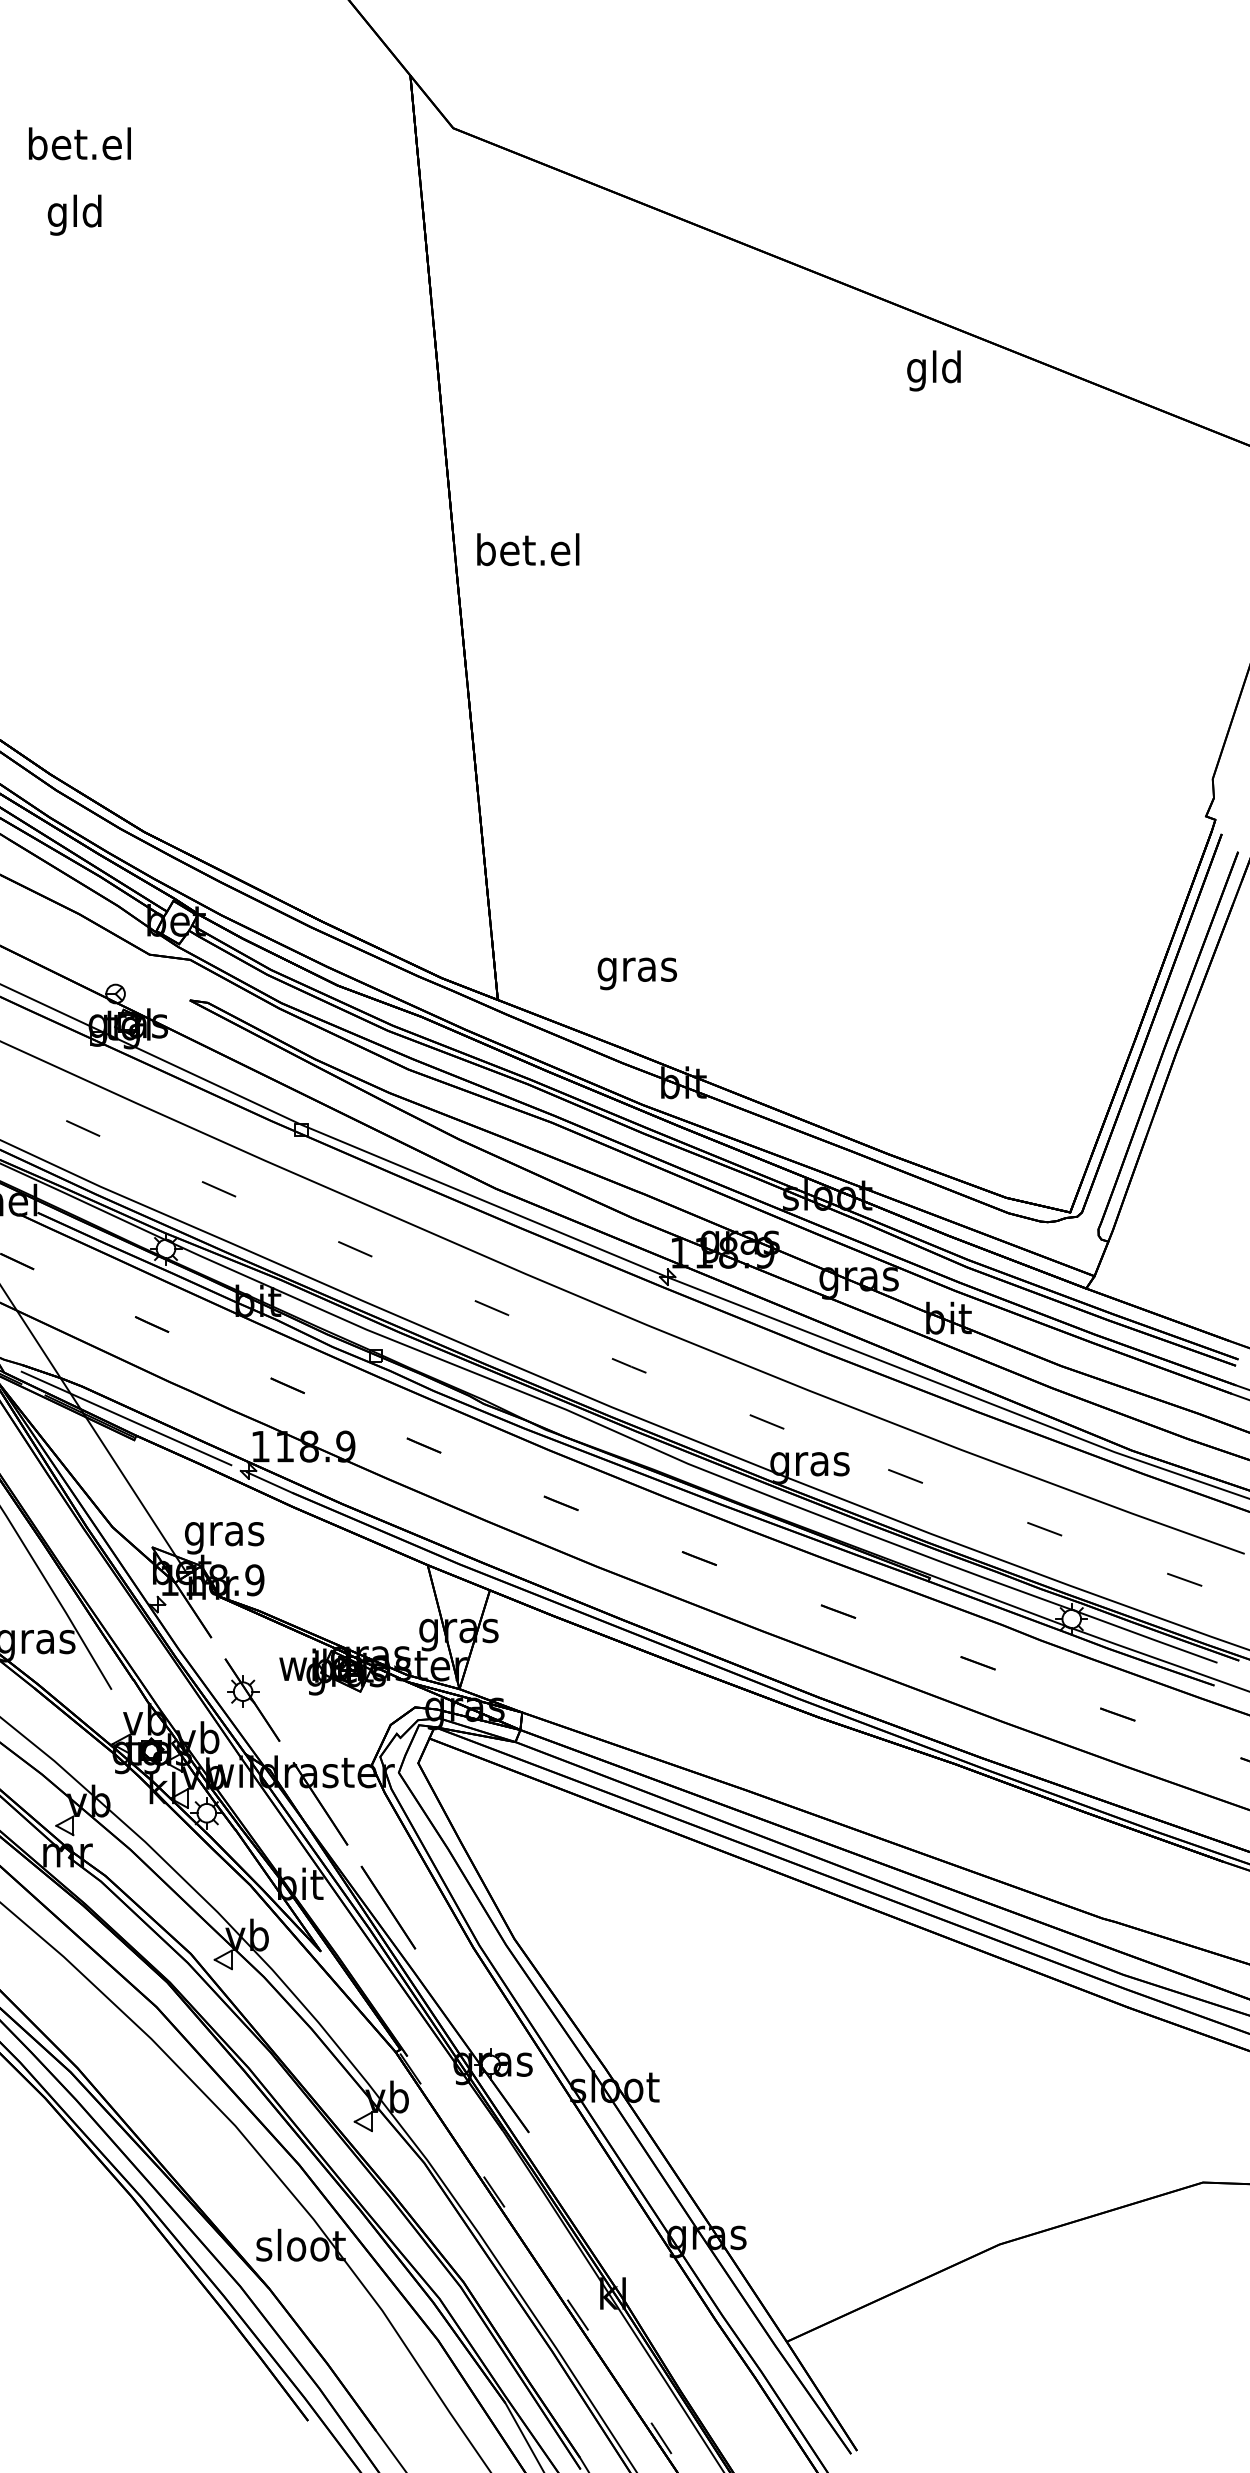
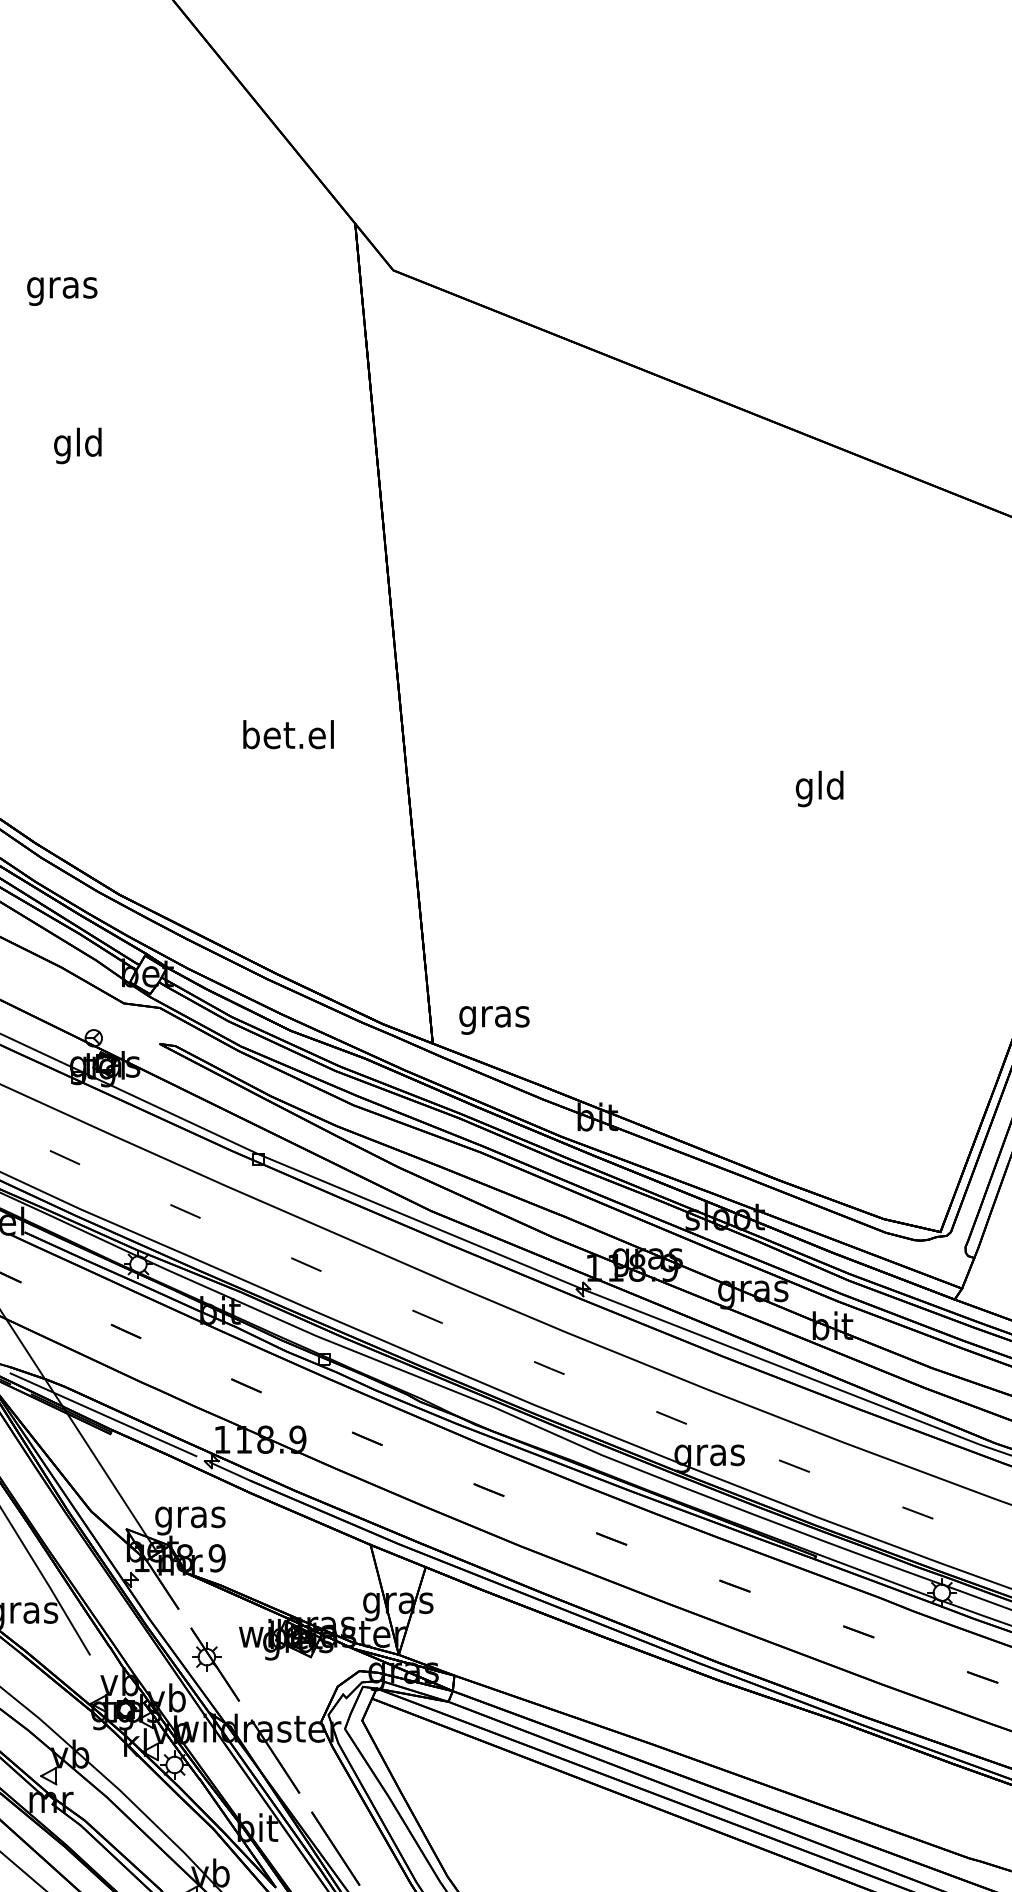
text: (79, 147) -> (61, 287), bet.el -> gras
text: (74, 214) -> (77, 445), moved
text: (933, 370) -> (819, 788), moved
text: (528, 549) -> (288, 734), moved
text: (636, 973) -> (493, 1020), moved

